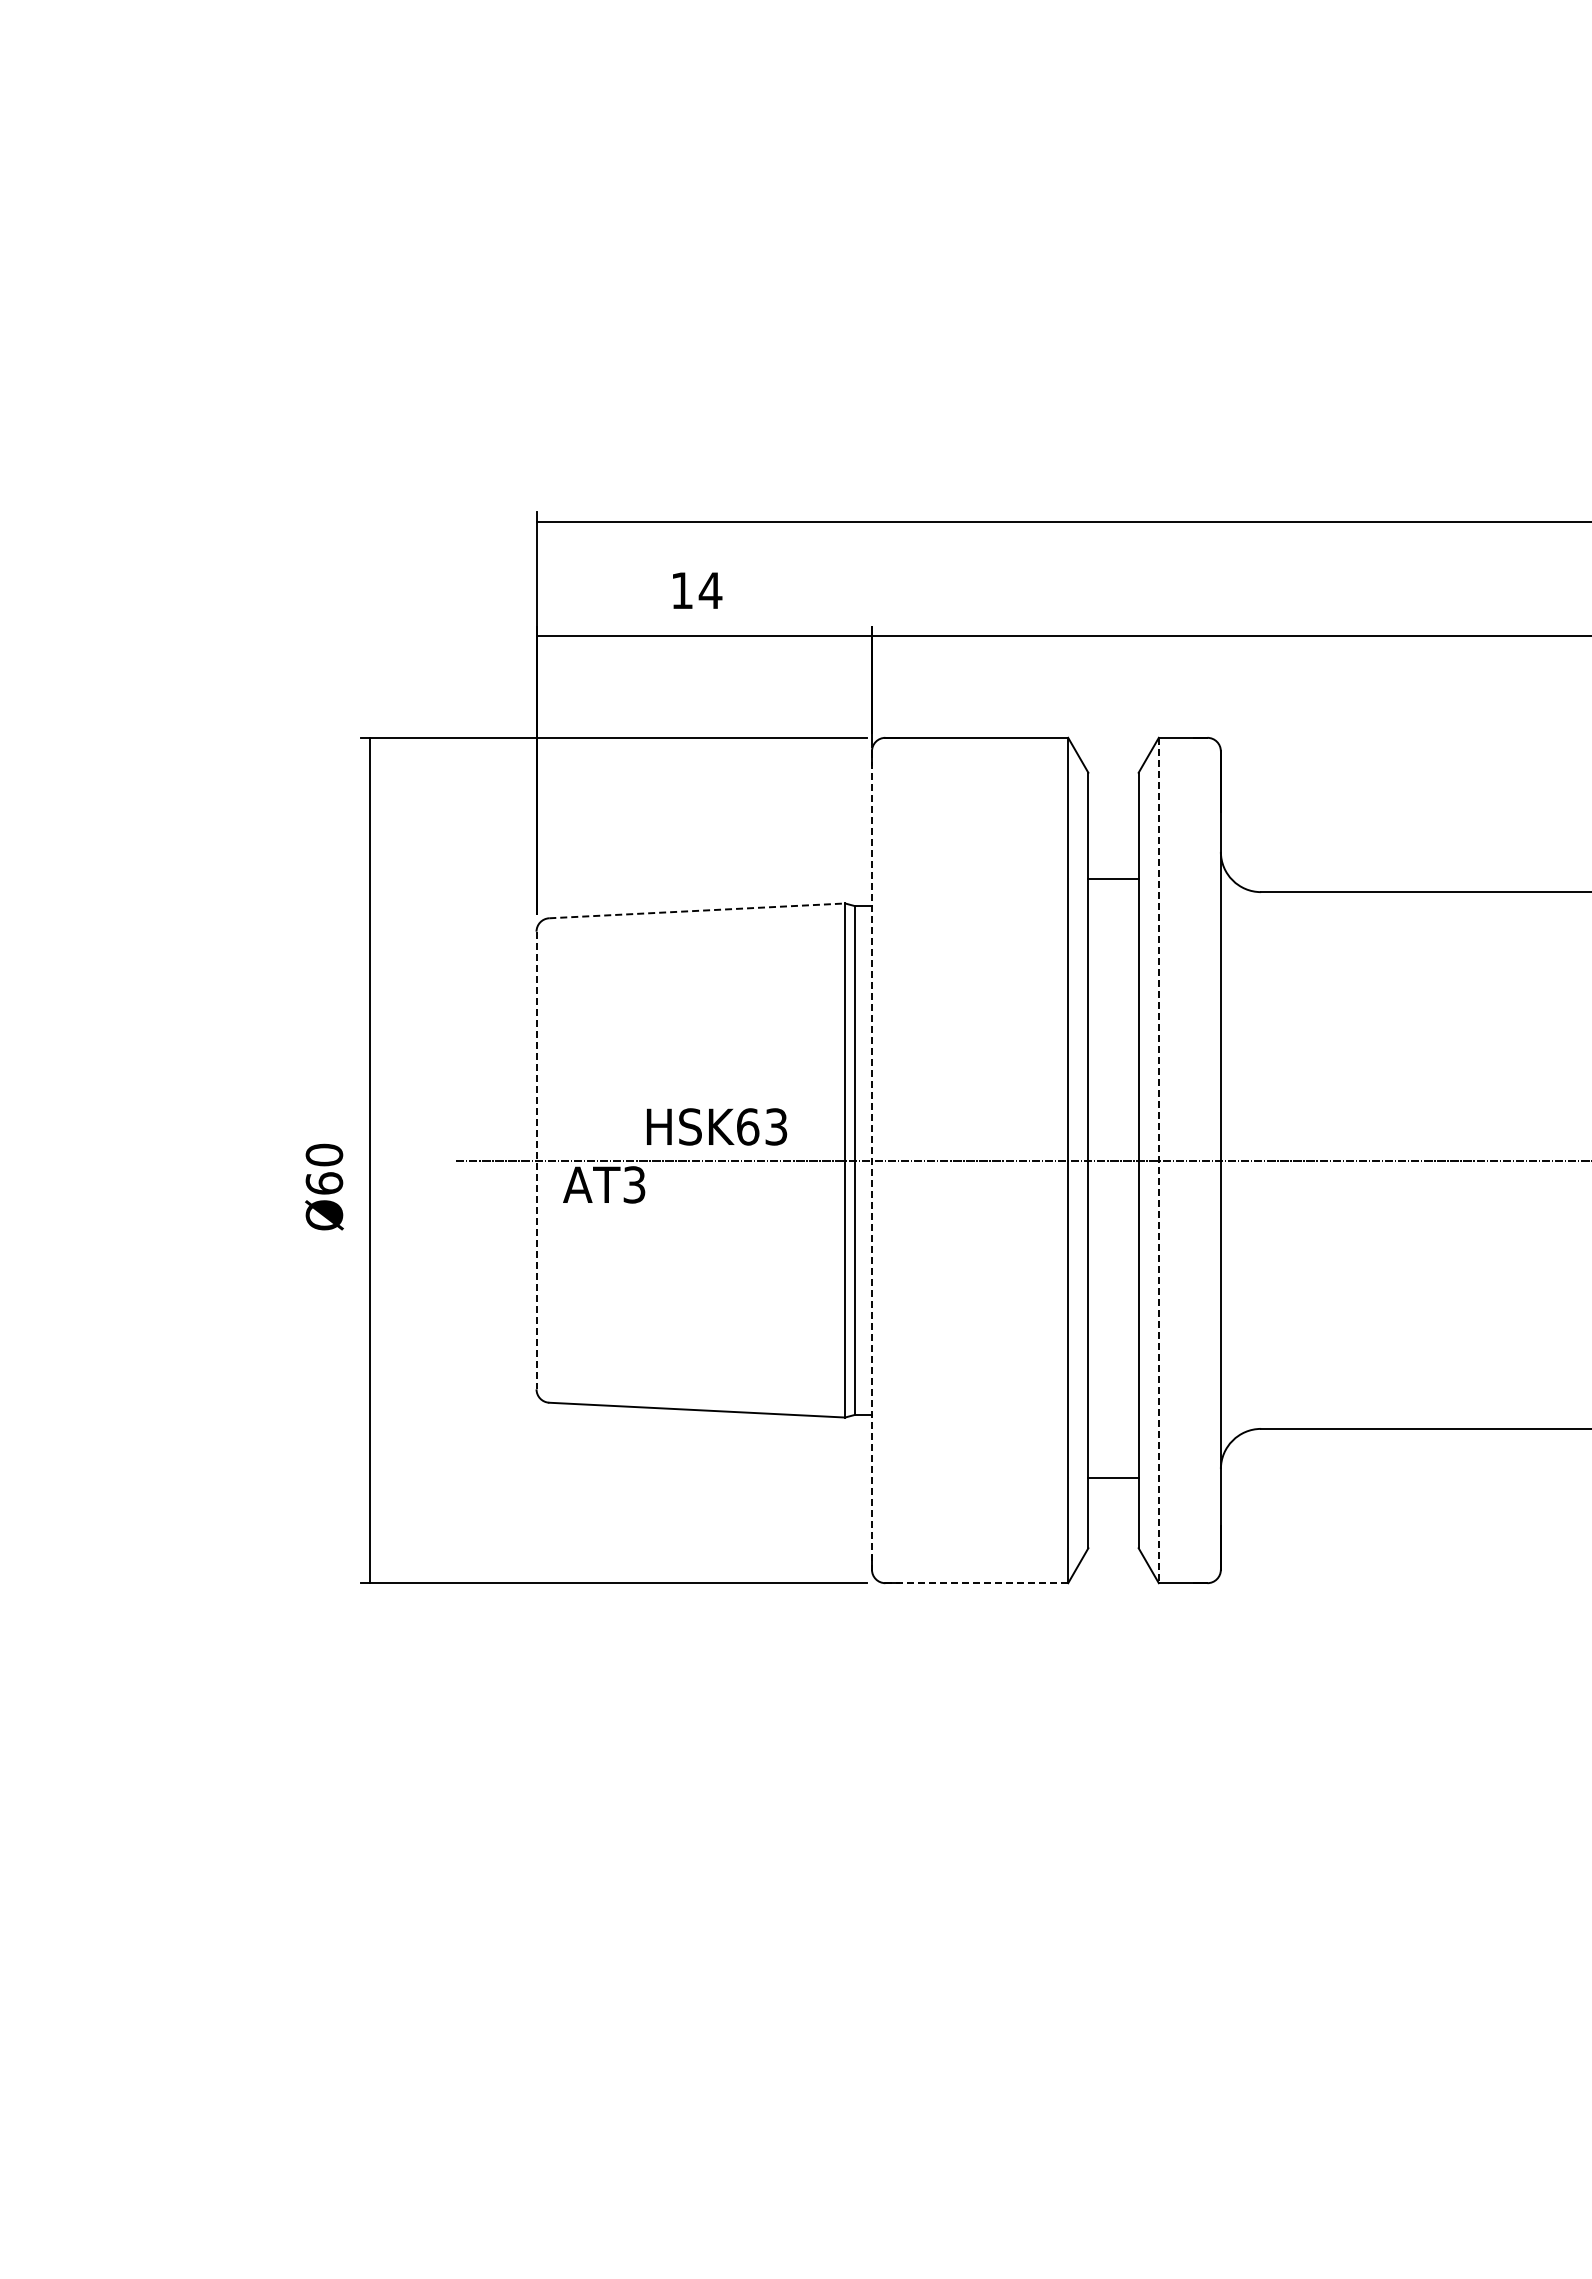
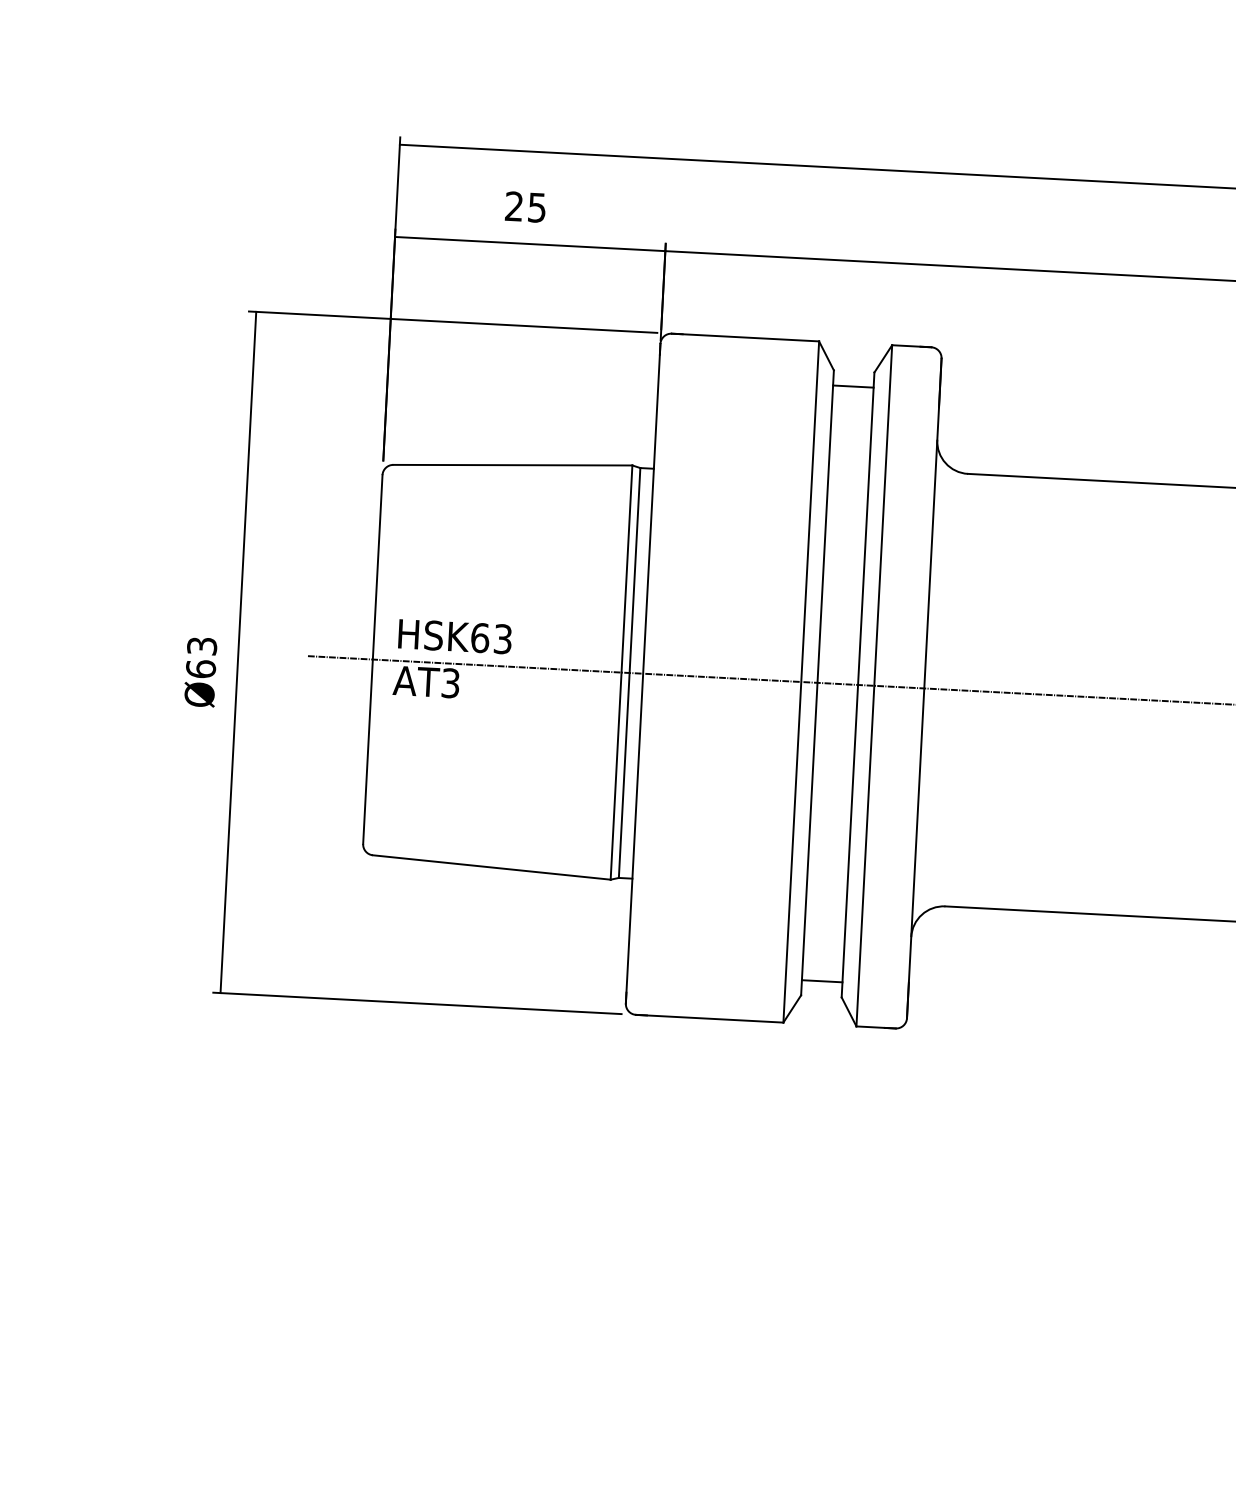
text: (696, 590) -> (525, 206), 14 -> 25
line: (1113, 878) -> (853, 386), moved
line: (697, 910) -> (513, 464), dashed -> solid
text: (717, 1126) -> (455, 636), moved
text: (324, 1154) -> (202, 645), Ø60 -> Ø63
line: (536, 1160) -> (372, 659), dashed -> solid
line: (1158, 1160) -> (874, 685), dashed -> solid
line: (871, 1161) -> (642, 674), dashed -> solid
line: (1113, 1477) -> (822, 981), moved
line: (977, 1583) -> (710, 1019), dashed -> solid

